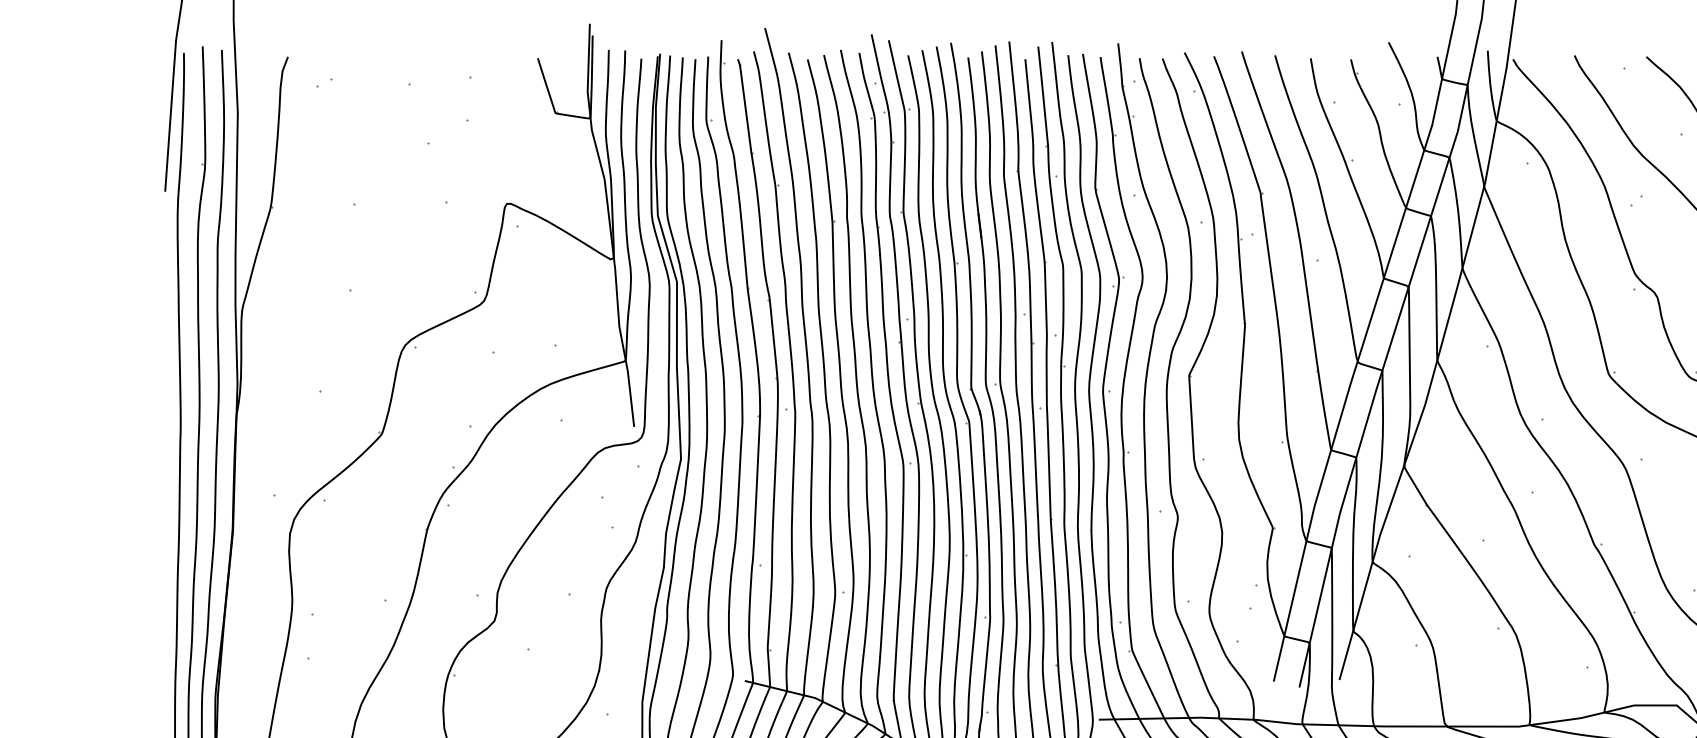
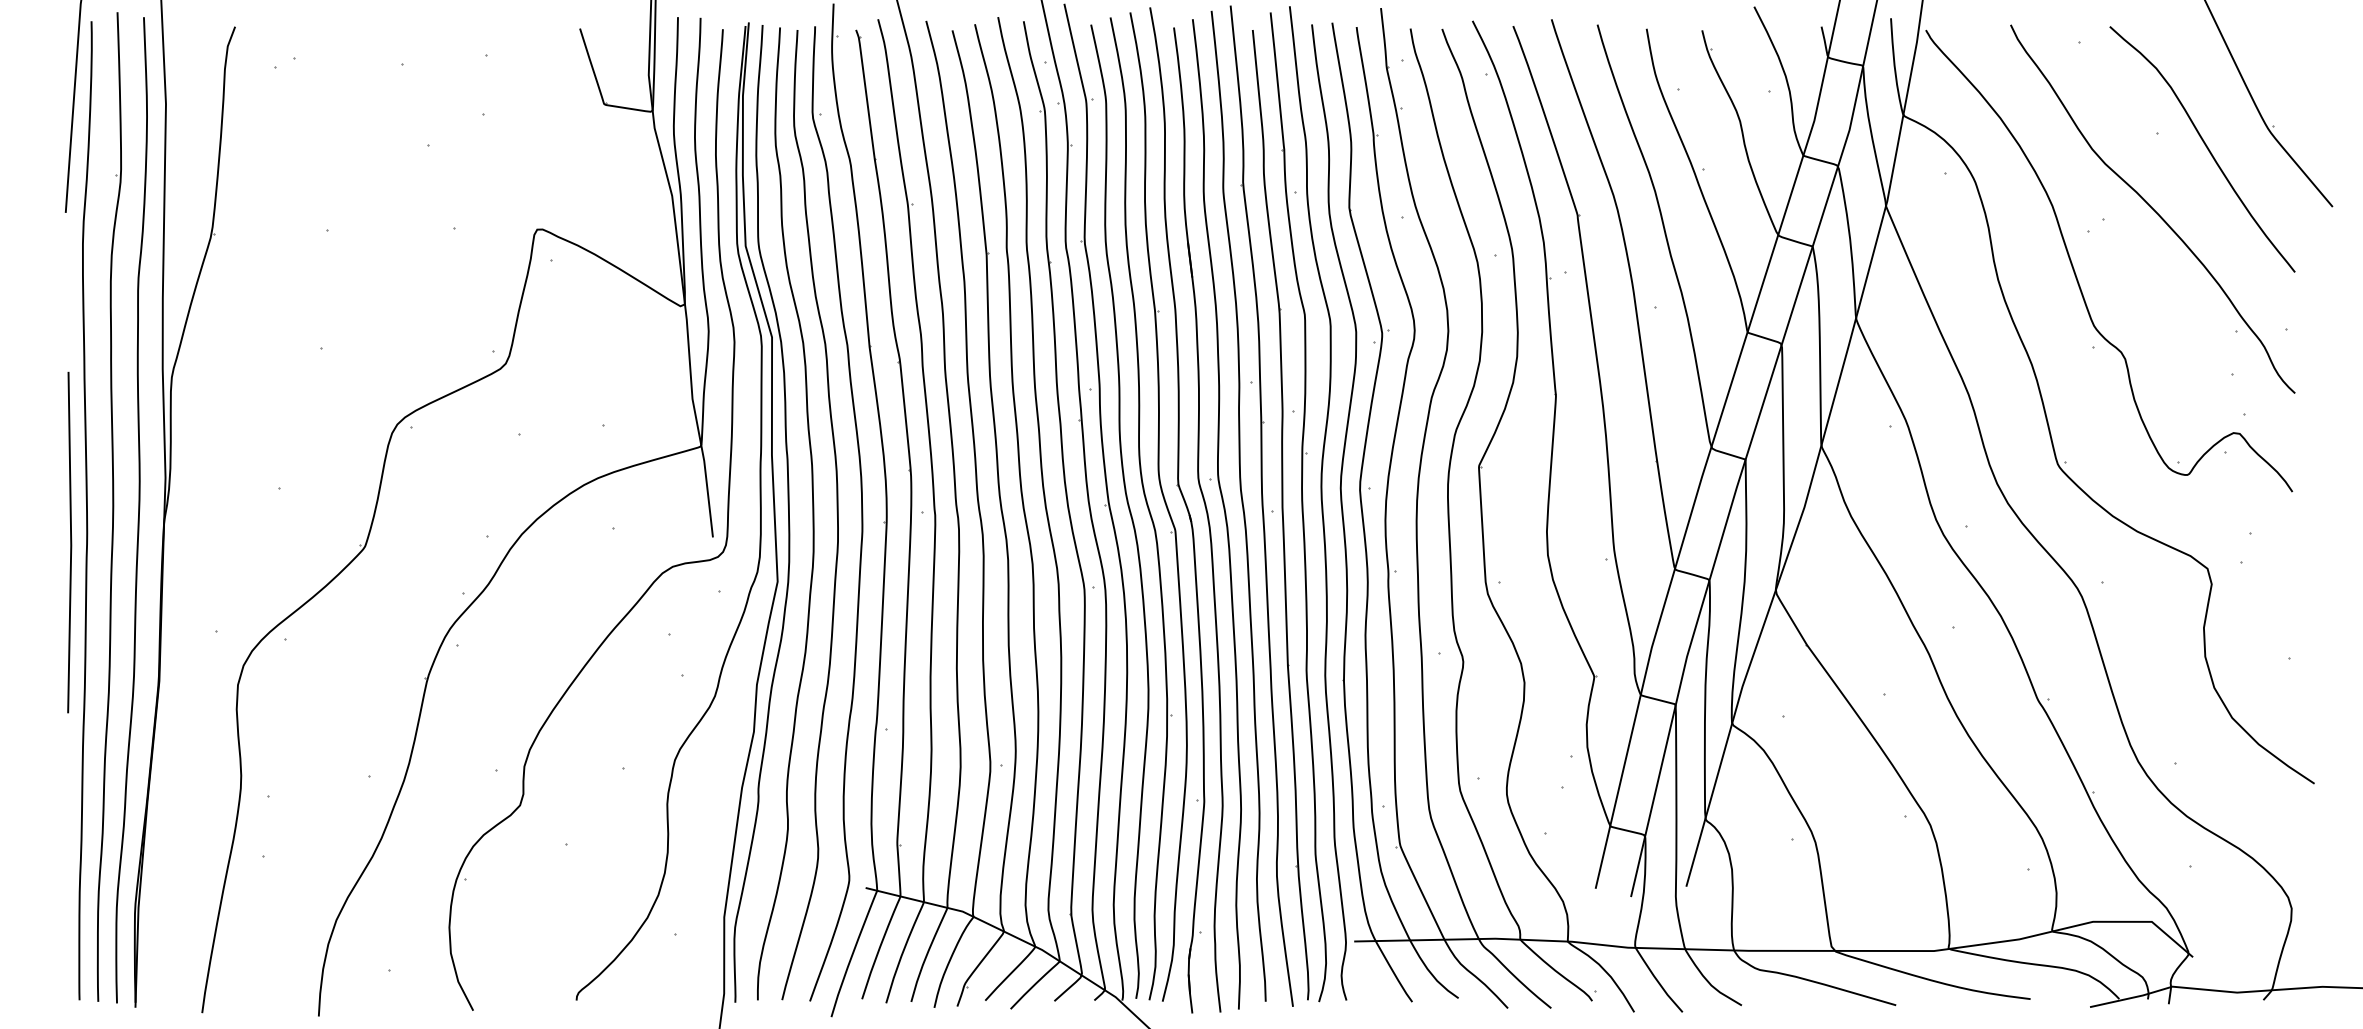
line: (168, 430) -> (70, 542), added

